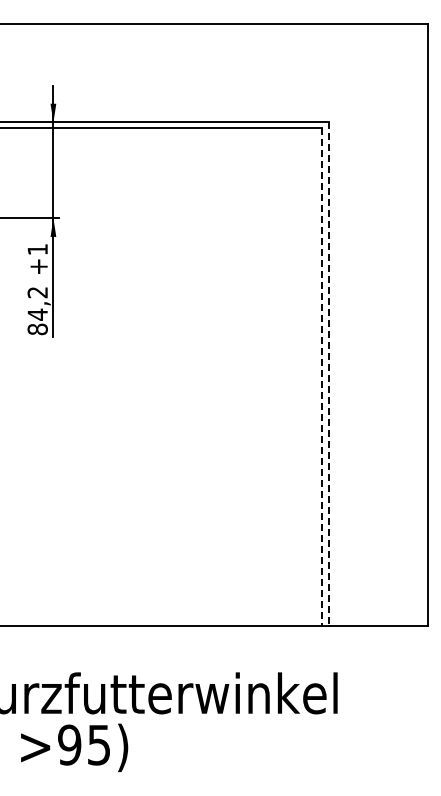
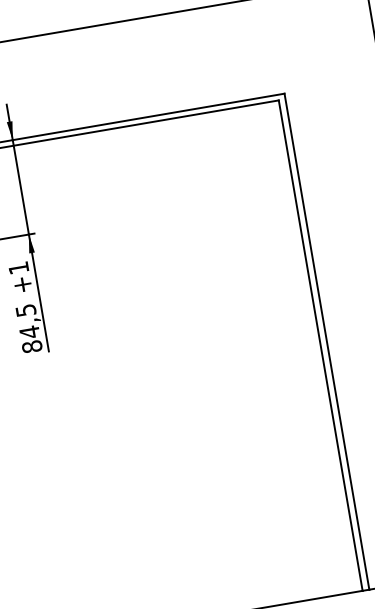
text: (37, 292) -> (25, 310), 84,2 -> 84,5
line: (329, 374) -> (327, 342), dashed -> solid
line: (322, 376) -> (320, 345), dashed -> solid

